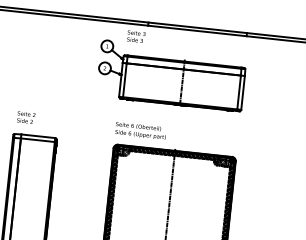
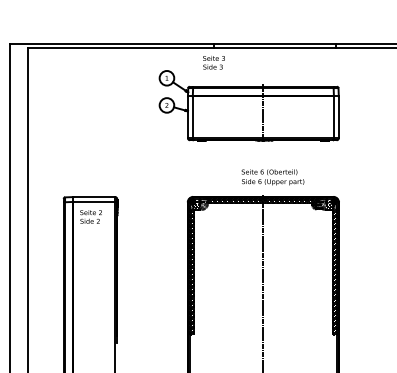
text: (135, 36) -> (213, 62), moved
text: (25, 117) -> (90, 216), moved
text: (140, 131) -> (272, 177), moved

